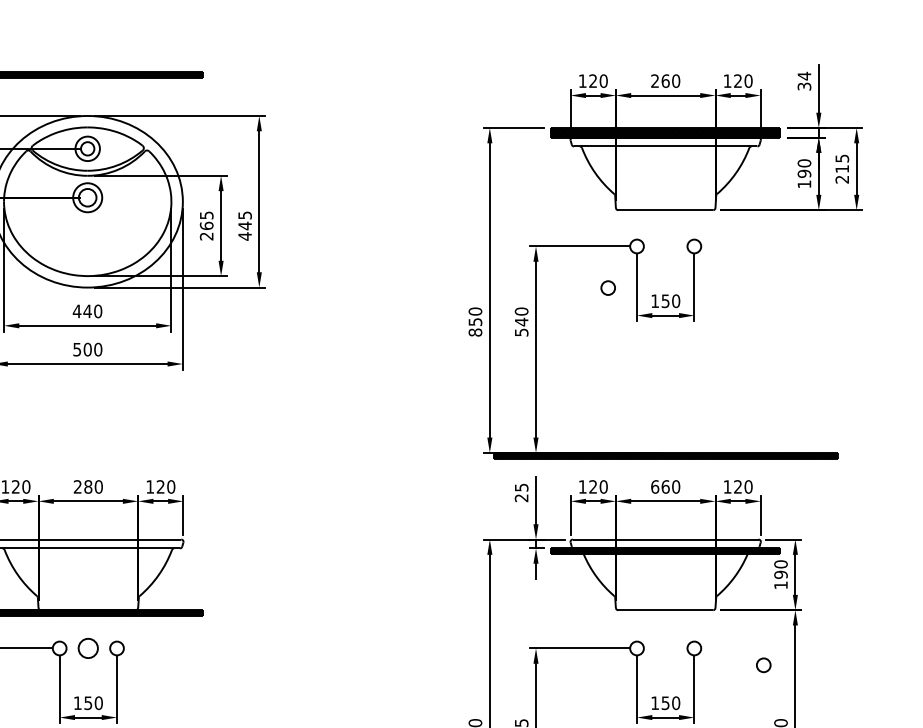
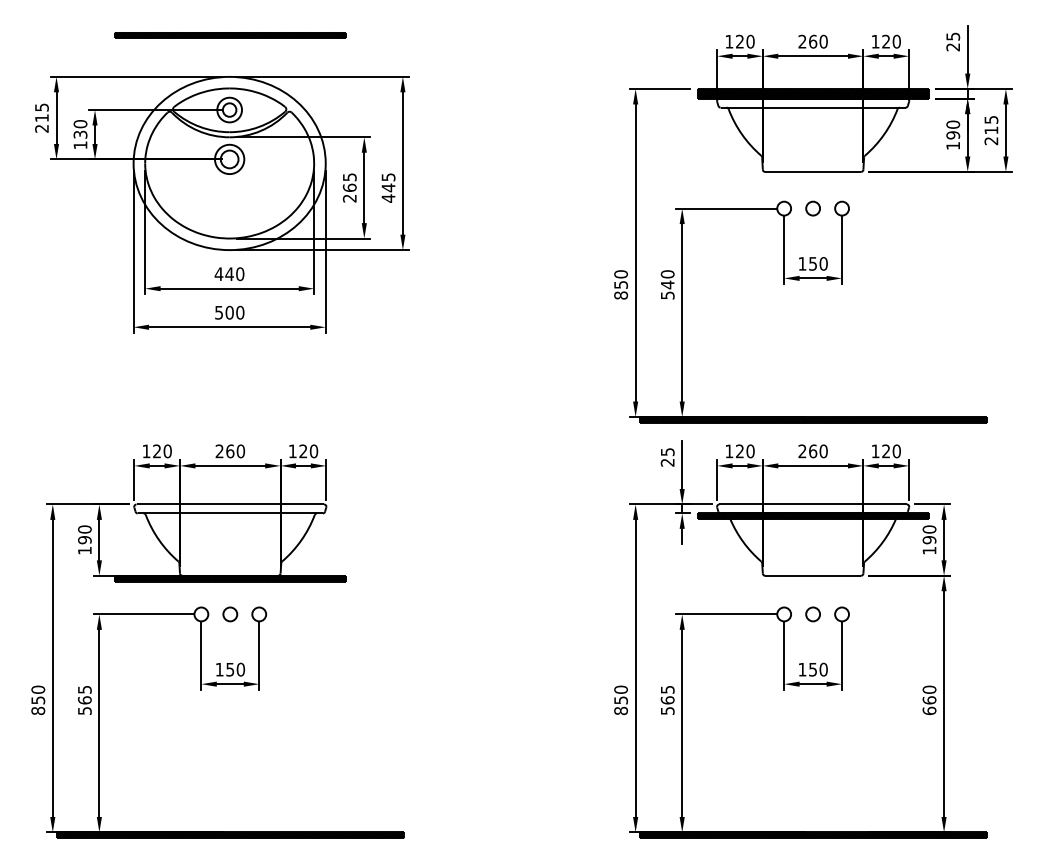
text: (804, 80) -> (953, 41), 34 -> 25
circle: (607, 287) -> (812, 208), moved
text: (88, 487) -> (230, 451), 280 -> 260
text: (655, 487) -> (802, 451), 660 -> 260
circle: (88, 648) -> (230, 614), size x0.71
circle: (763, 665) -> (812, 614), moved

